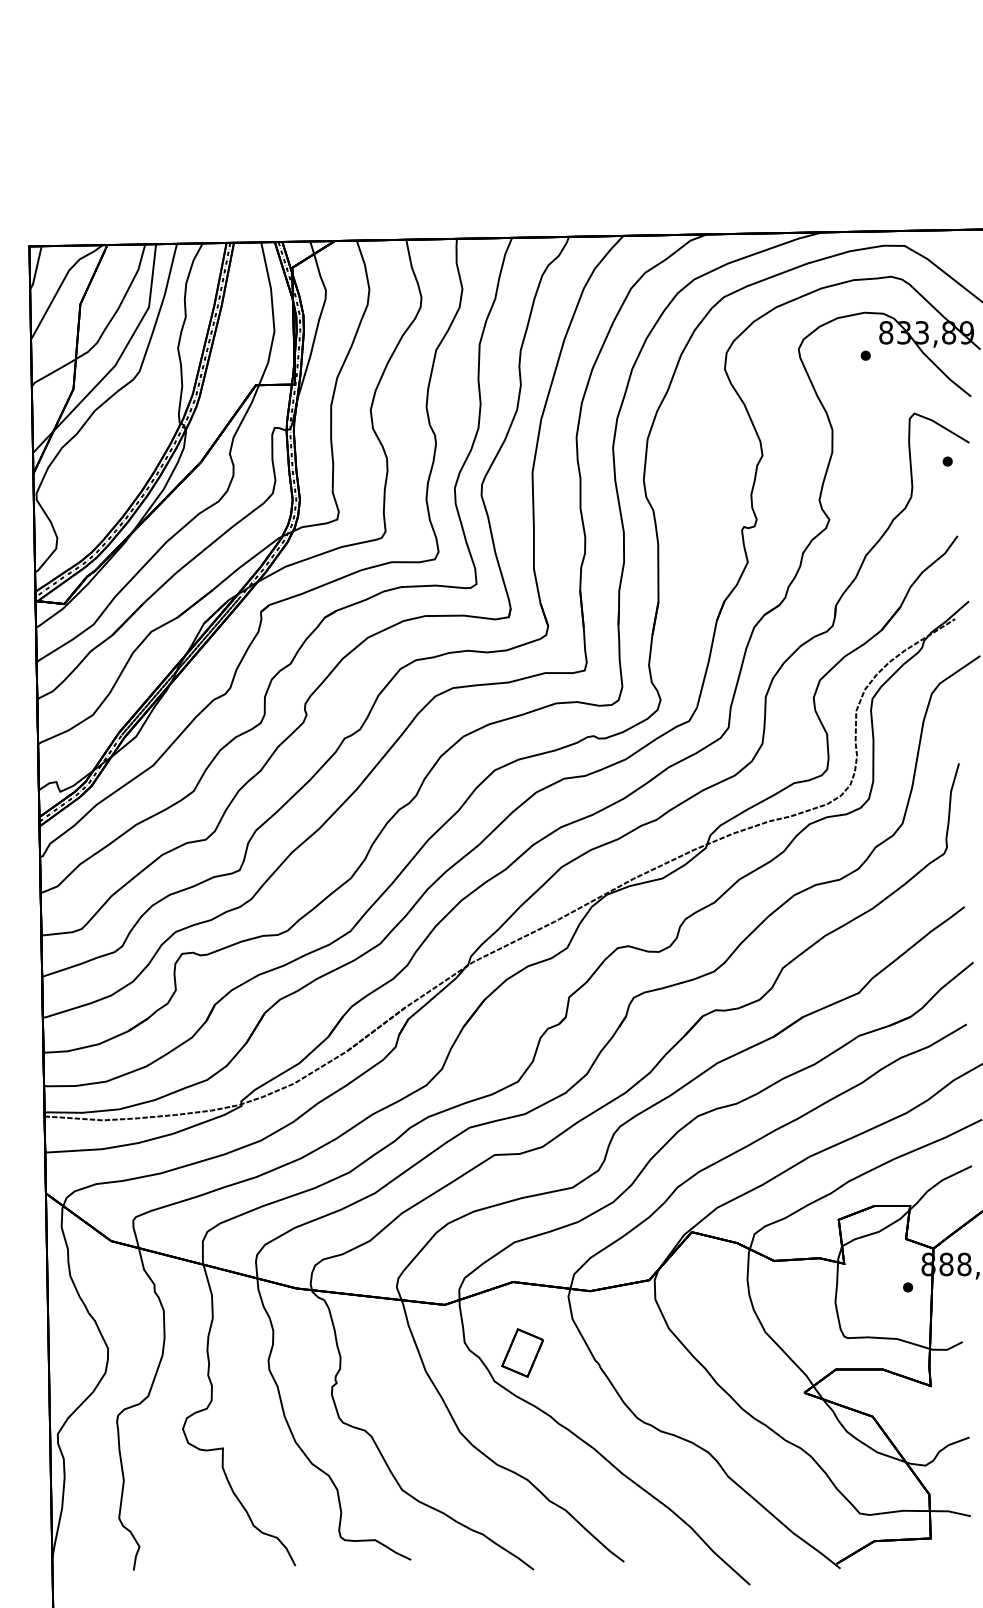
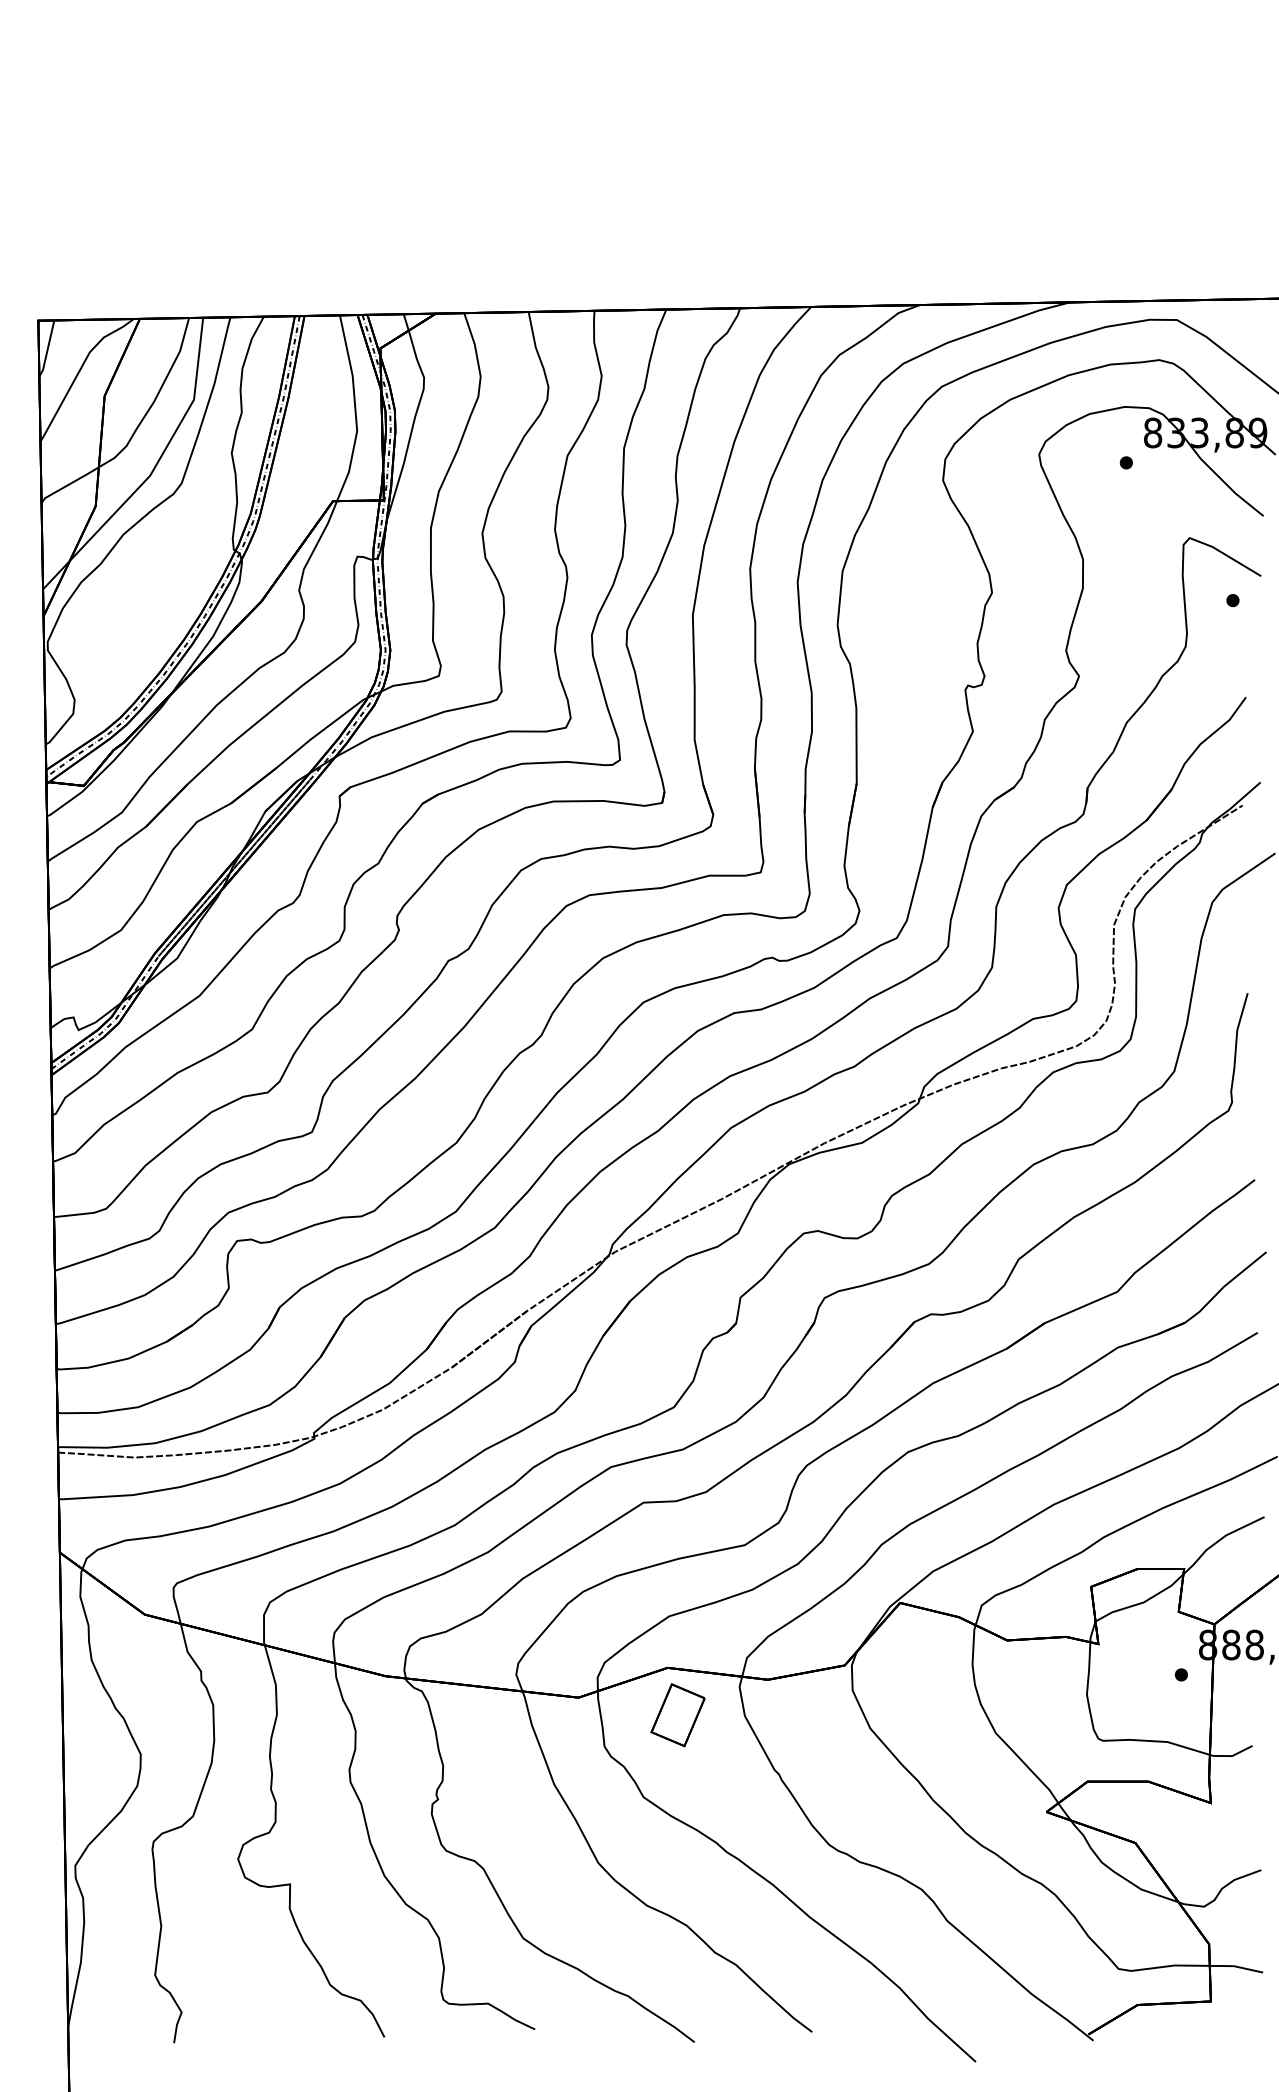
part: (522, 1353) -> (677, 1715), moved

